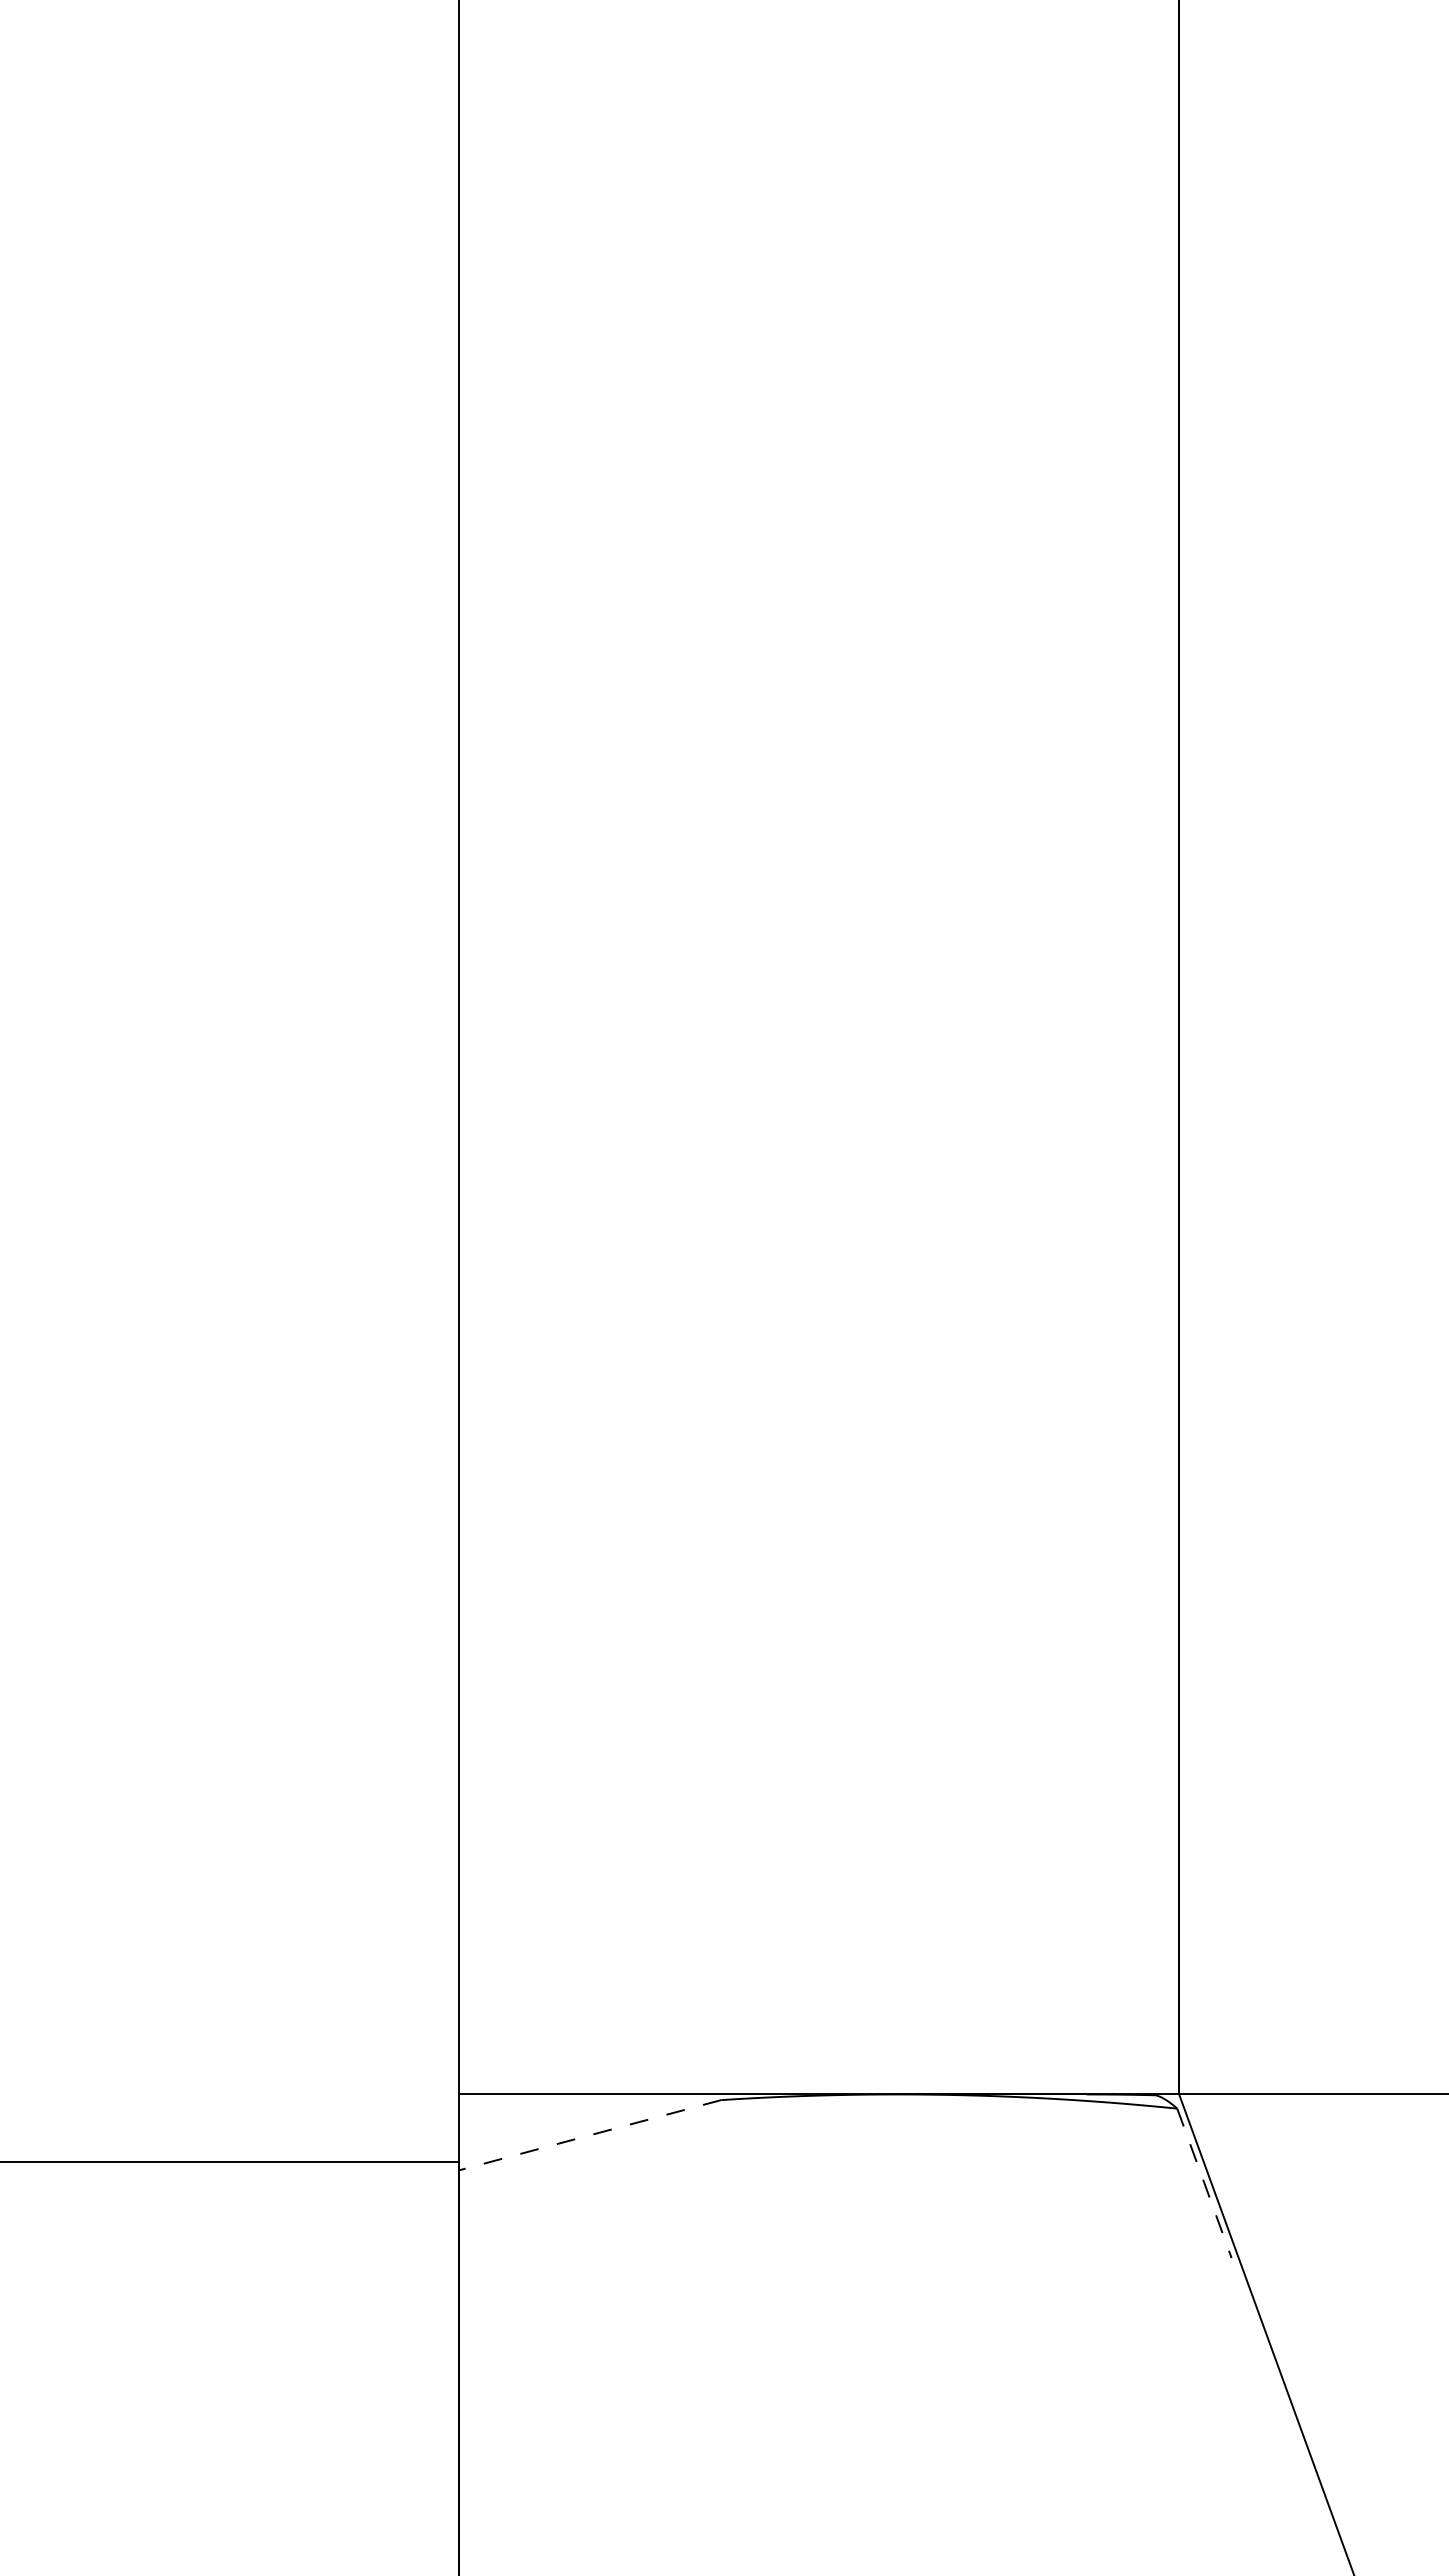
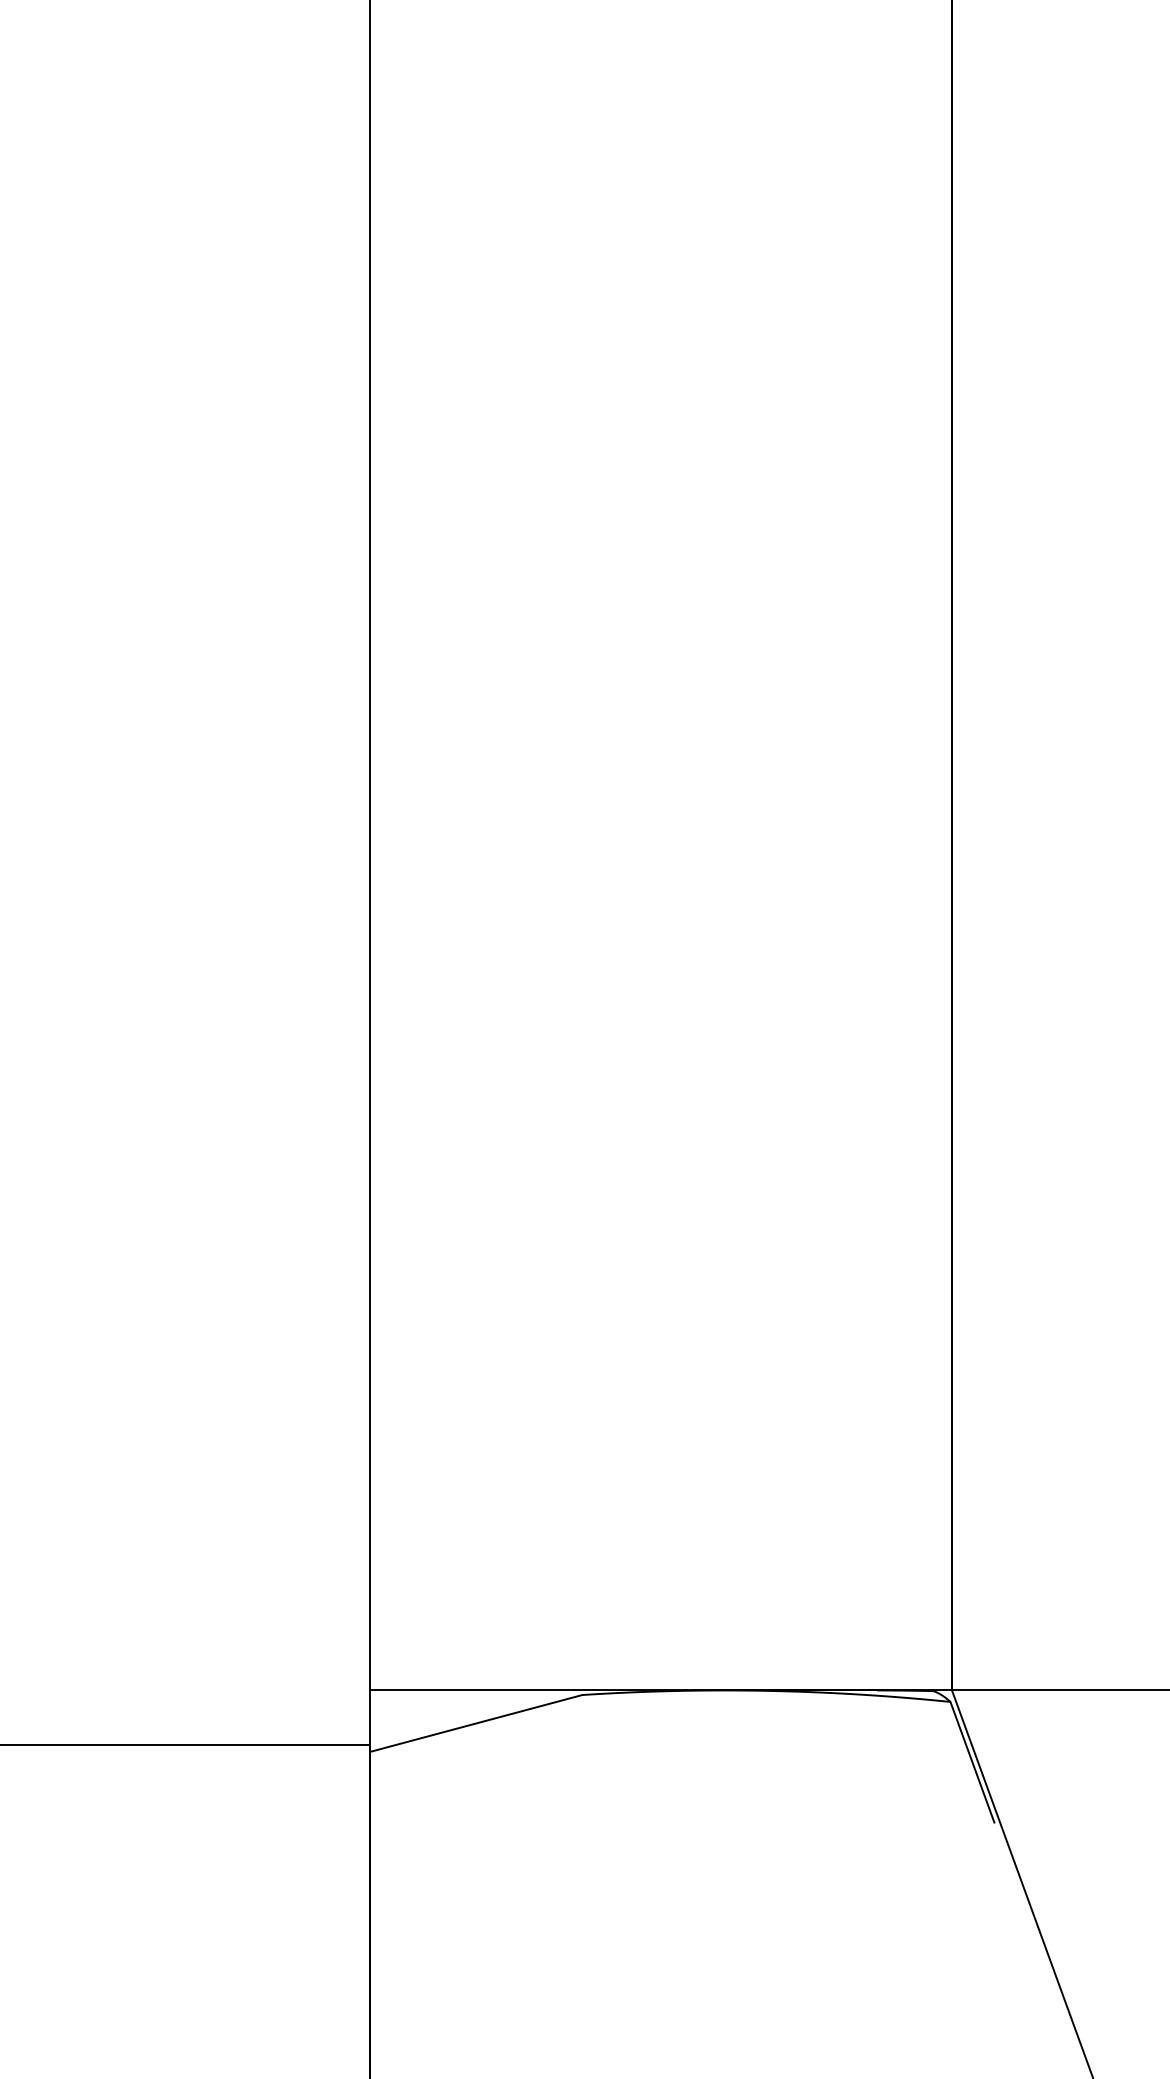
line: (589, 2135) -> (476, 1723), dashed -> solid
line: (1204, 2183) -> (972, 1762), dashed -> solid

